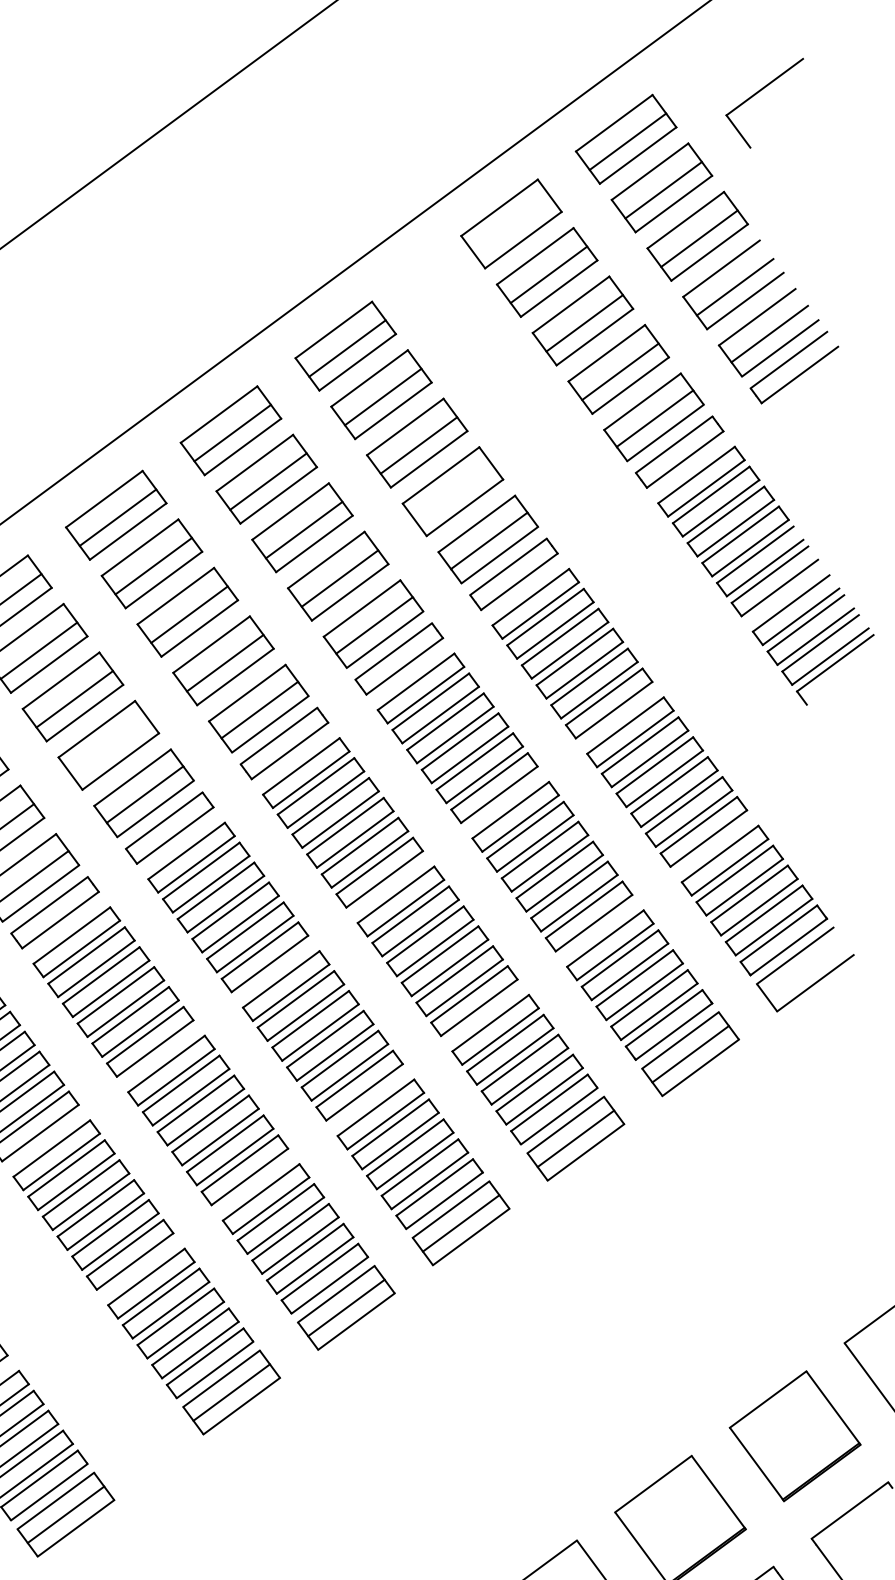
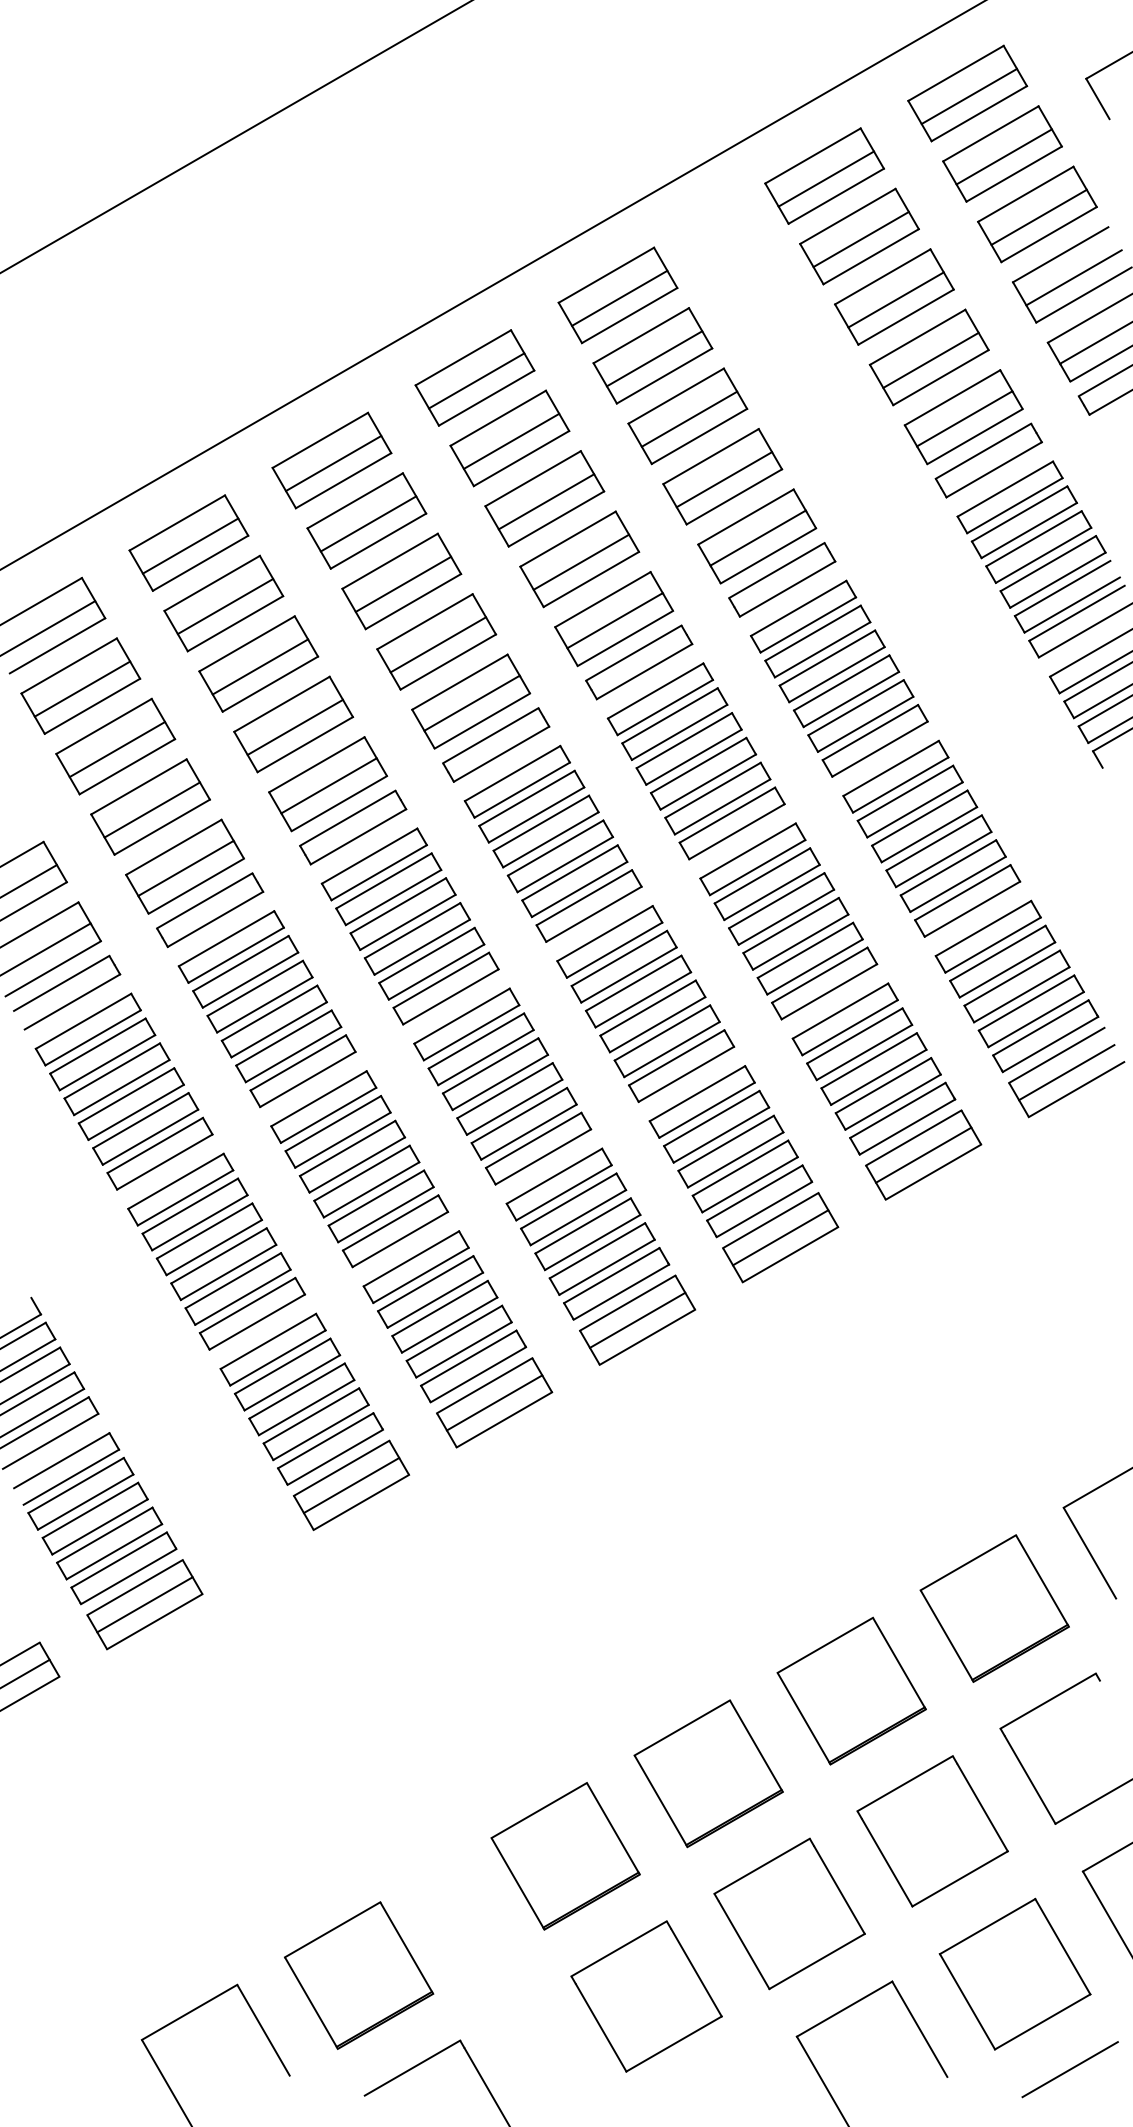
line: (512, 225) -> (825, 178), added
line: (454, 493) -> (724, 479), added
line: (110, 746) -> (295, 726), added
line: (805, 969) -> (1066, 1072), added

